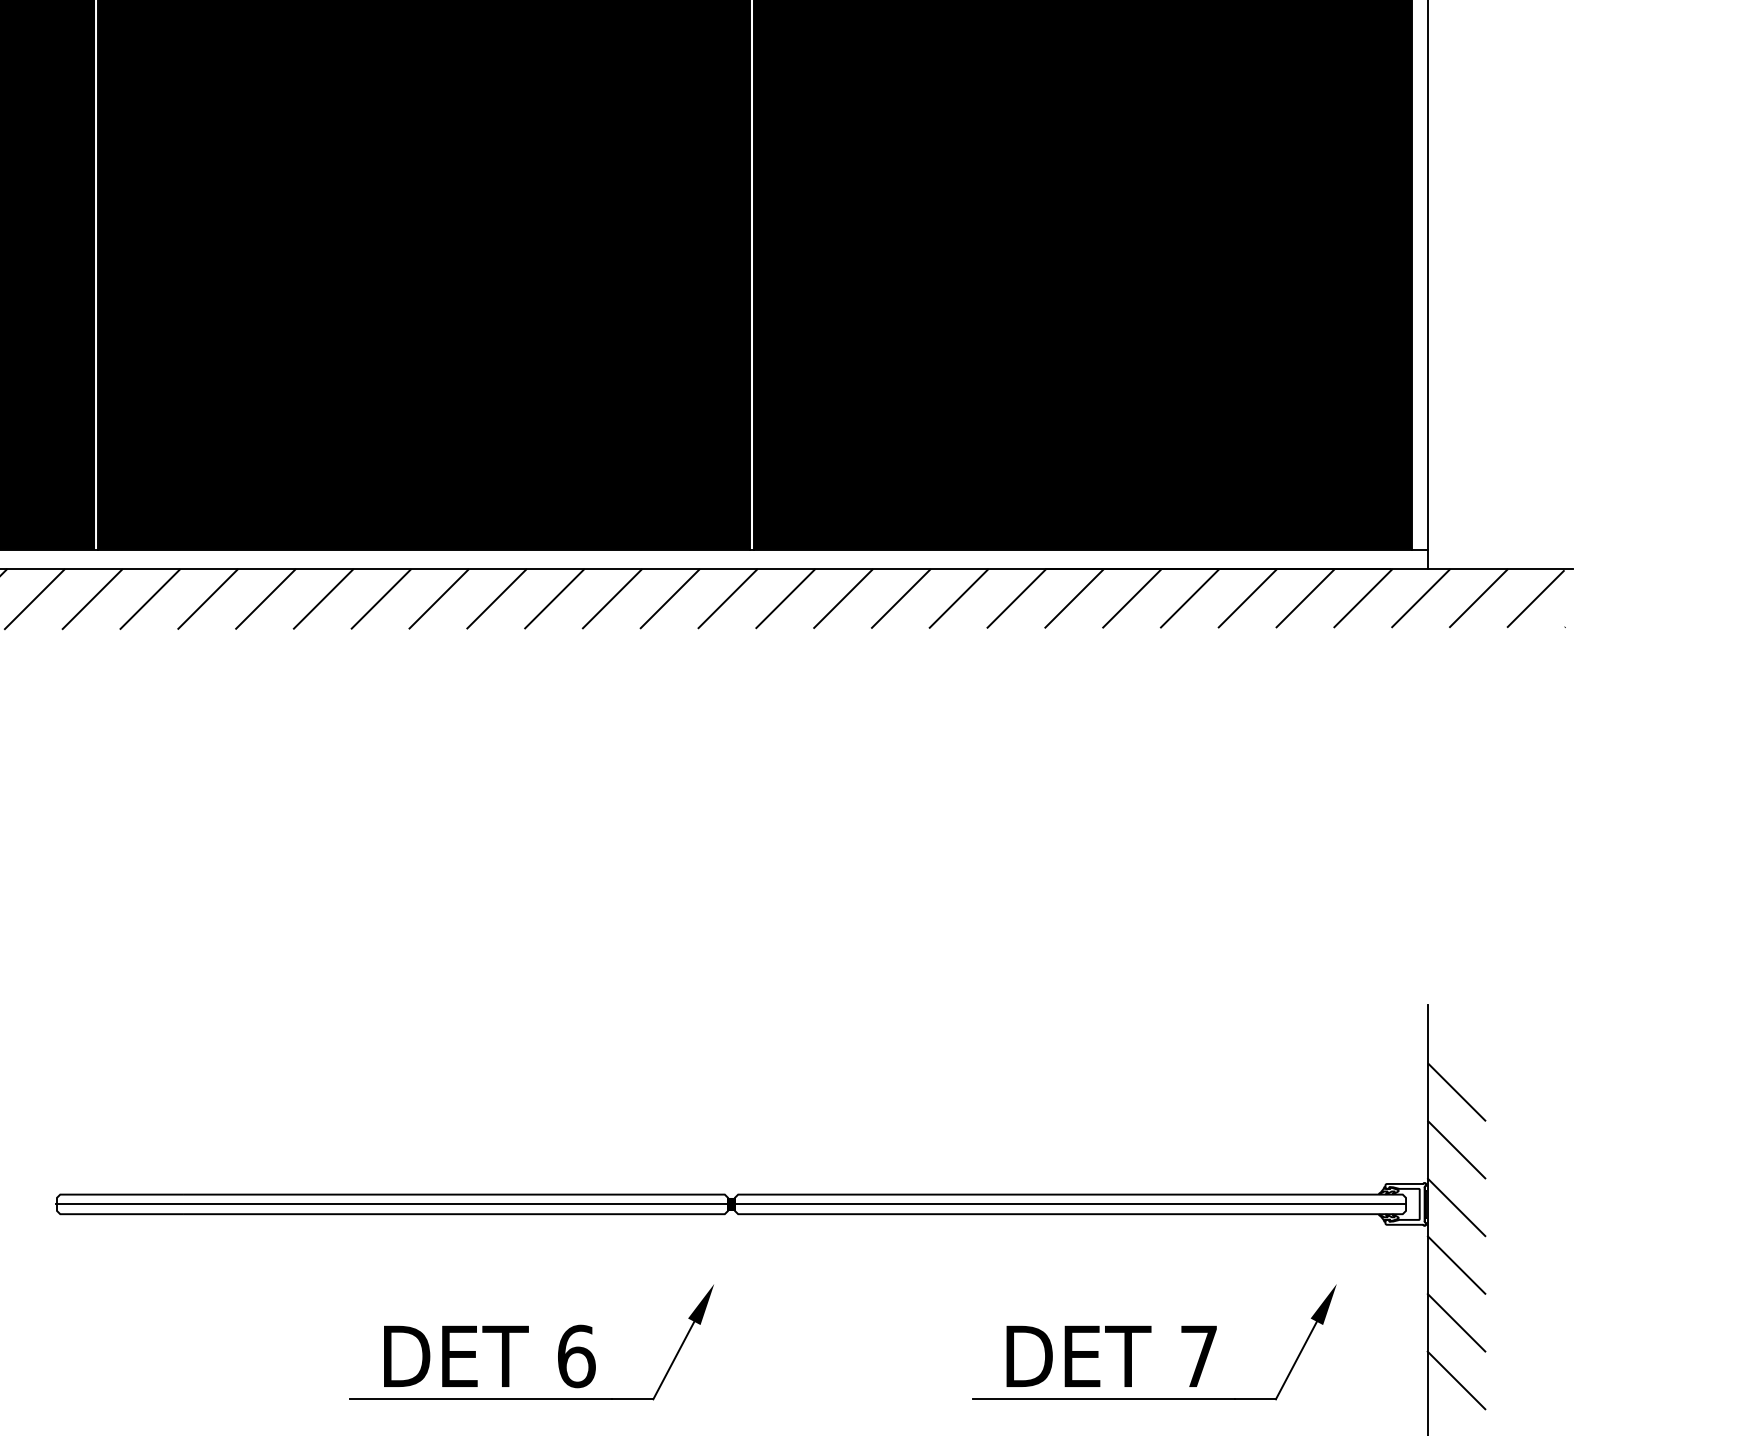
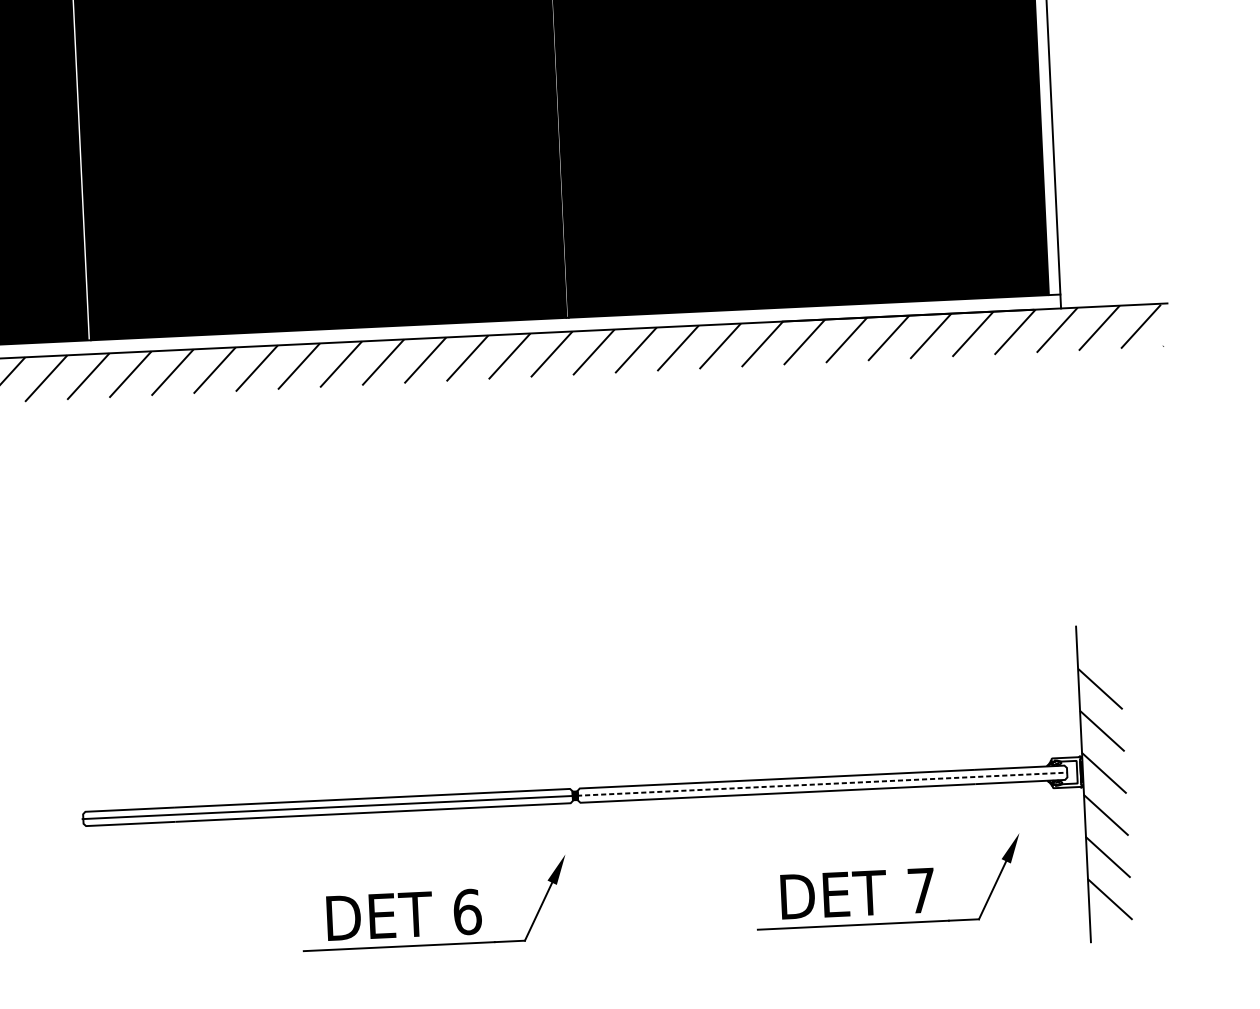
line: (1070, 1204) -> (822, 784), solid -> dashed

